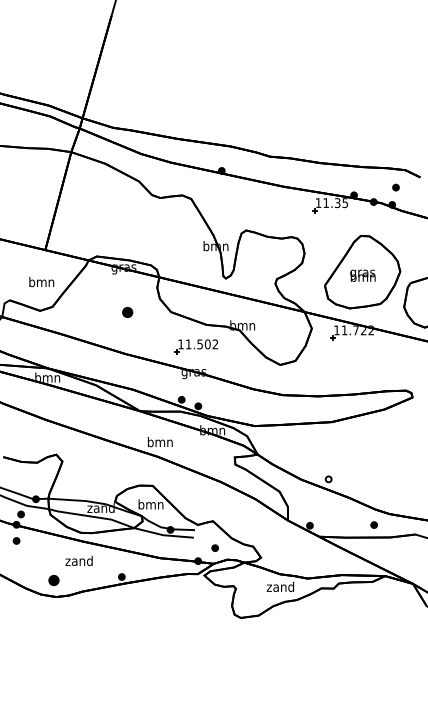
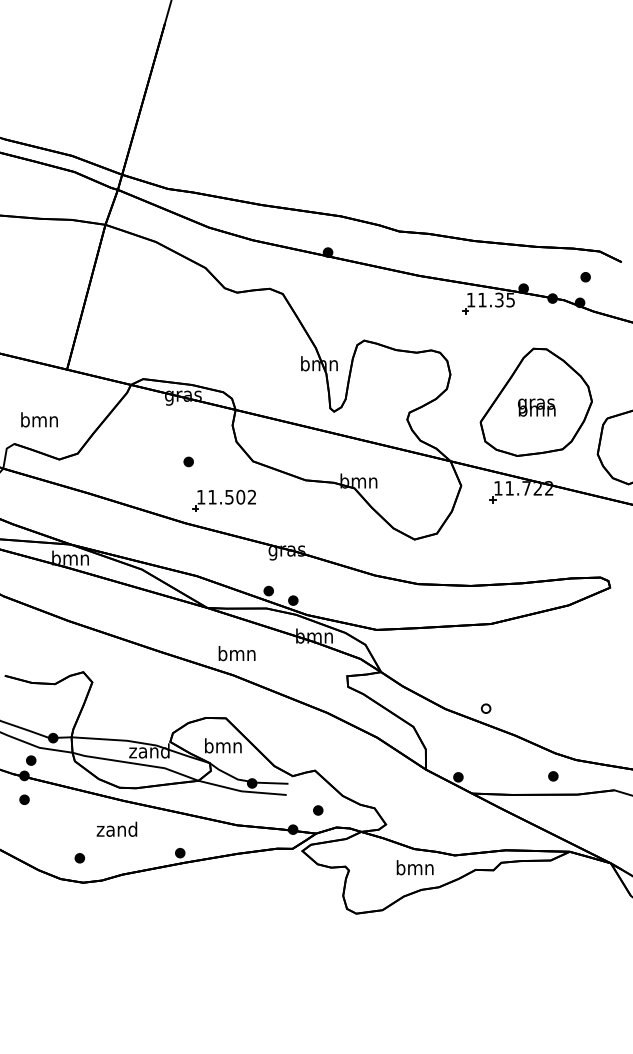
text: (41, 282) -> (39, 420), moved
part: (127, 312) -> (188, 461), size x0.62
part: (195, 346) -> (222, 500), moved
part: (53, 580) -> (79, 858), size x0.62
text: (280, 586) -> (414, 867), zand -> bmn

